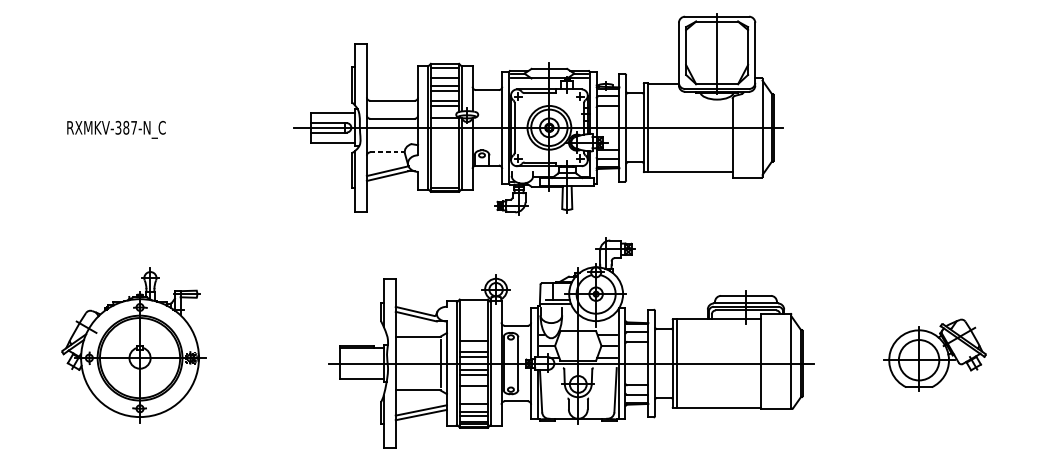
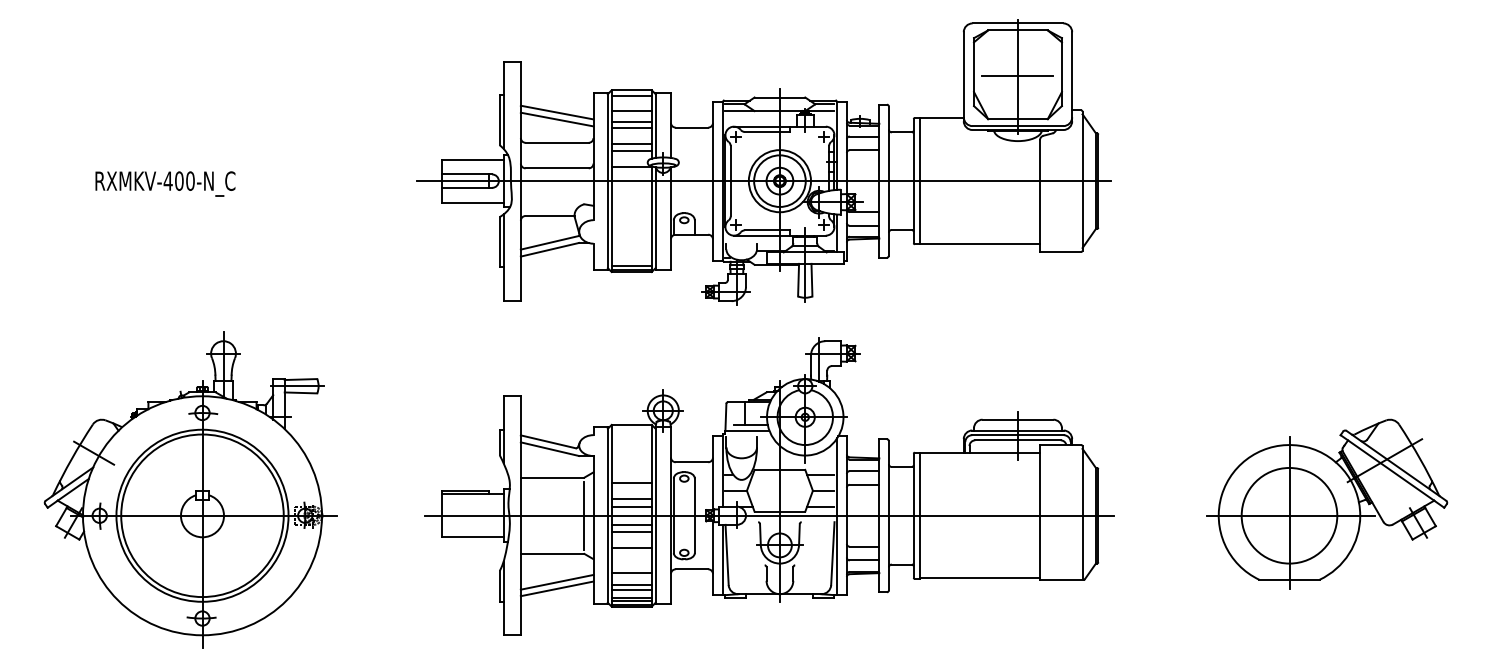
line: (716, 54) -> (1017, 76), added
line: (391, 79) -> (556, 112), added
line: (391, 84) -> (556, 119), added
text: (125, 127) -> (178, 180), RXMKV-387-N_C -> RXMKV-400-N_C
line: (387, 152) -> (550, 215), dashed -> solid
part: (570, 342) -> (769, 486), moved
part: (134, 345) -> (190, 489), size x1.43
part: (935, 354) -> (1327, 503), size x1.67

